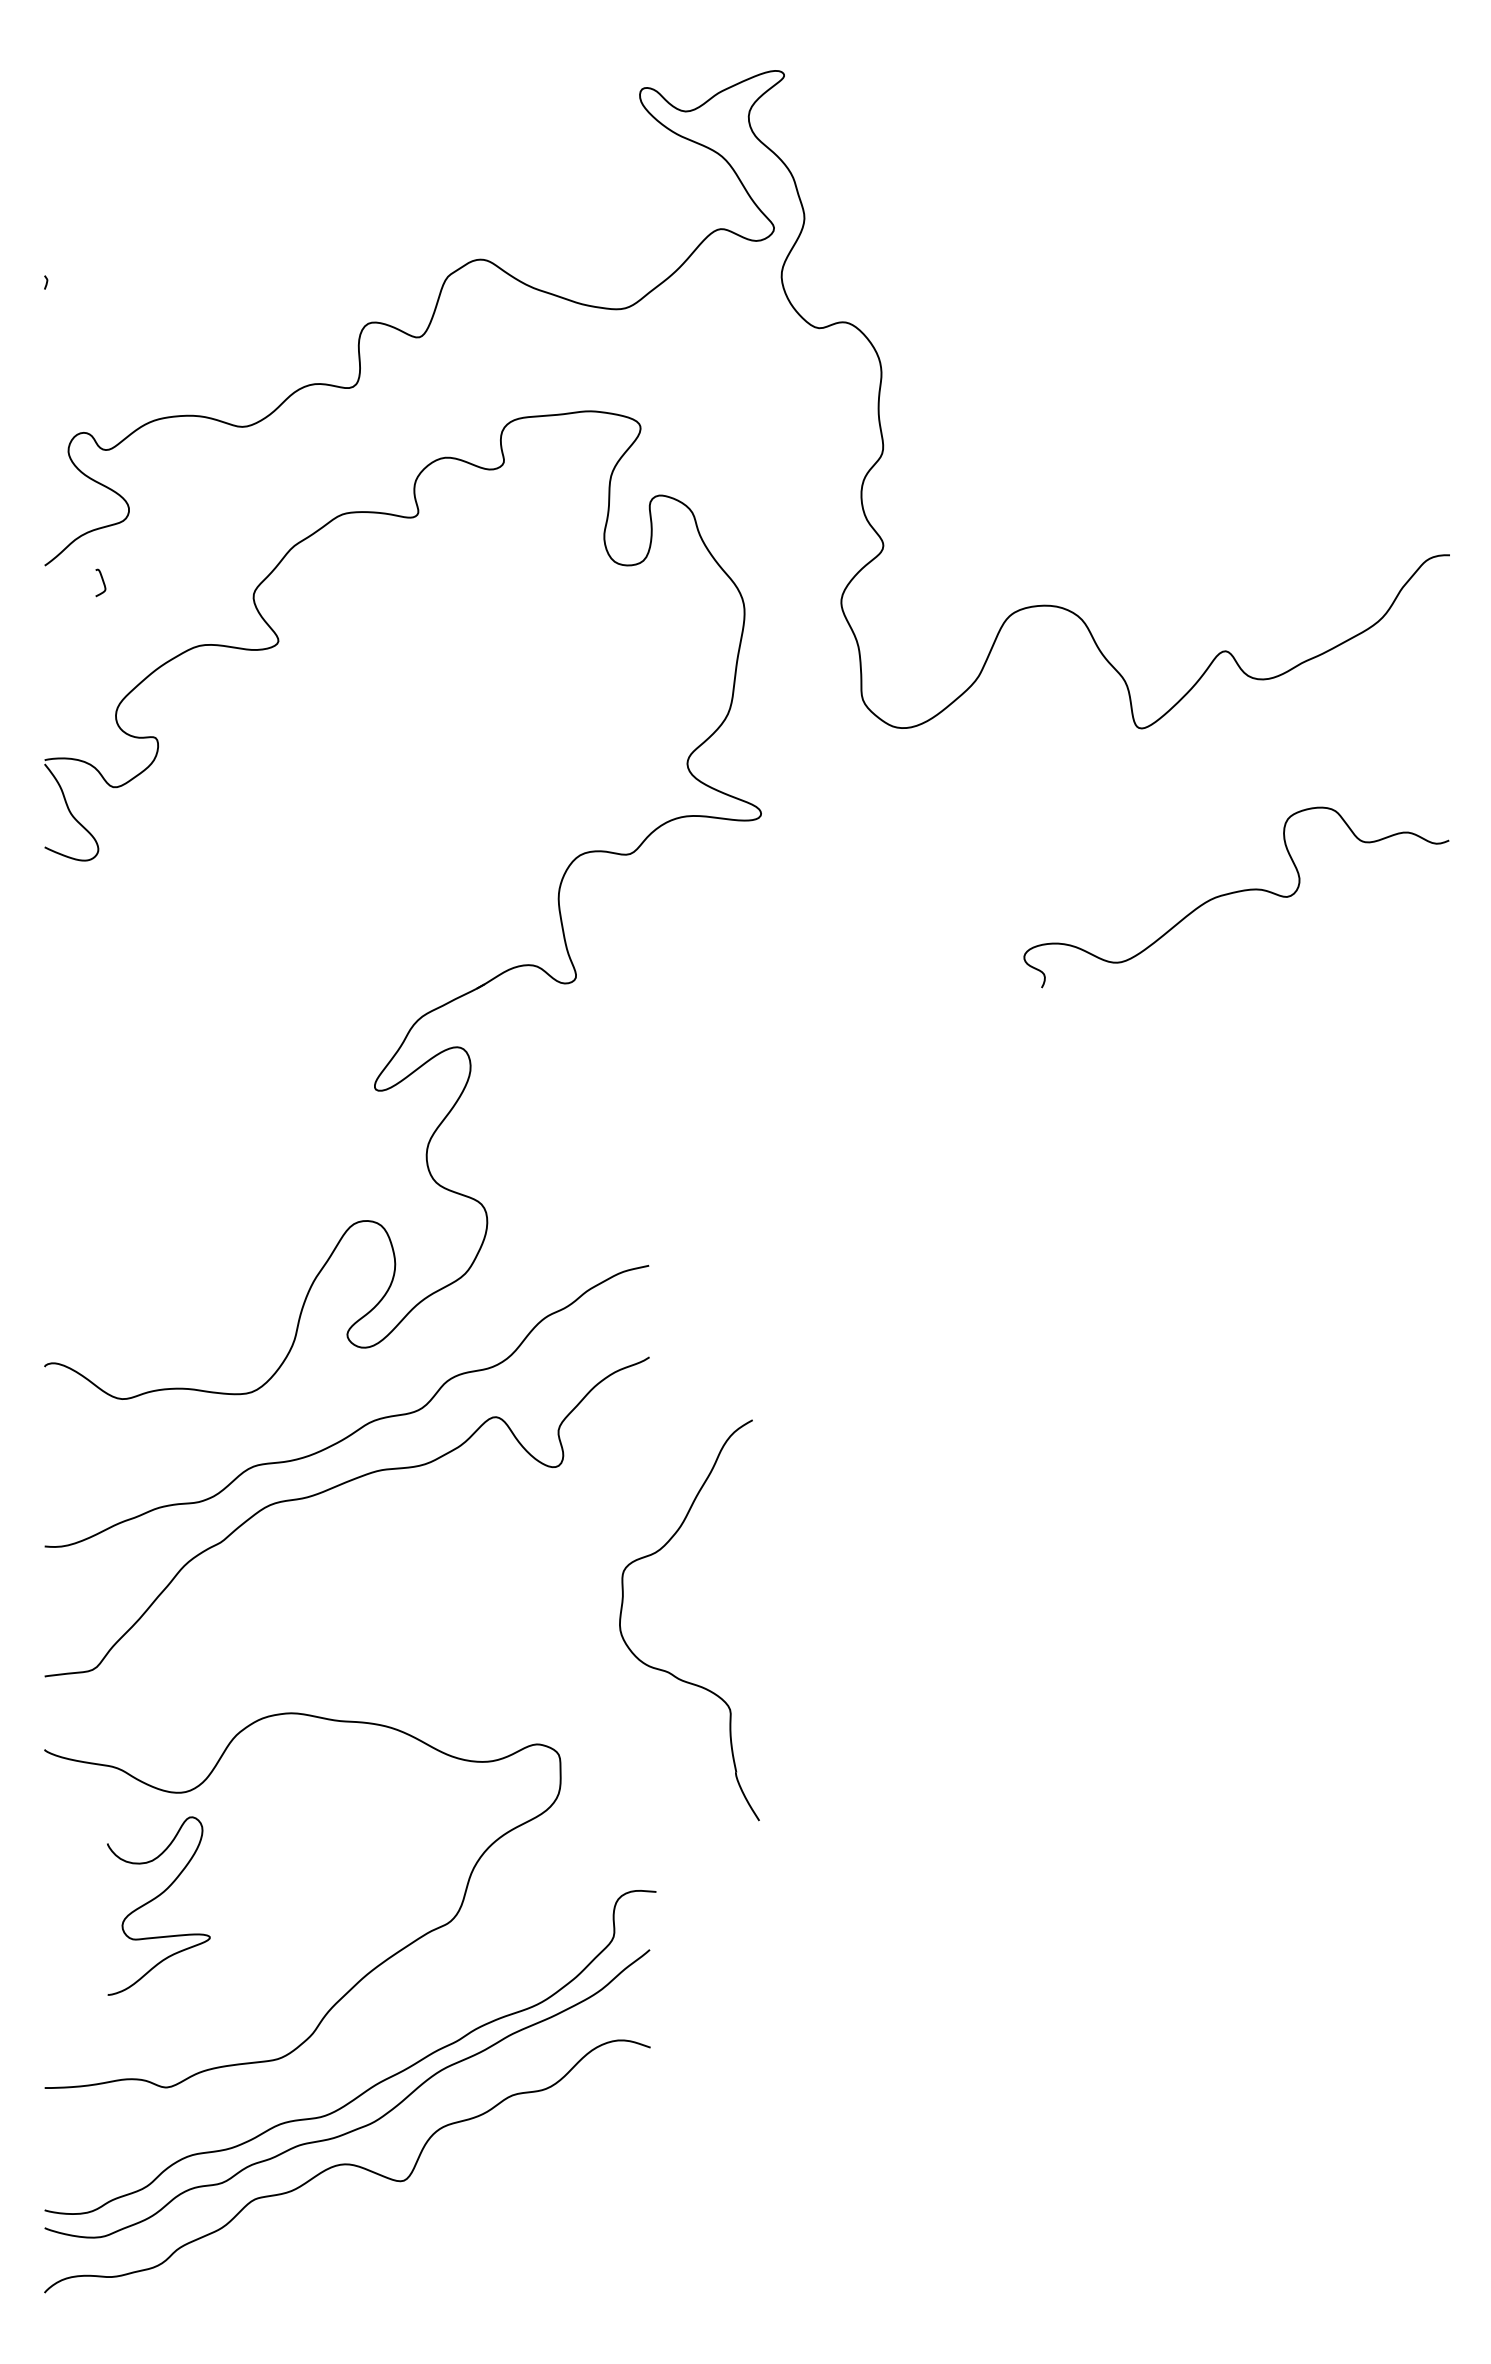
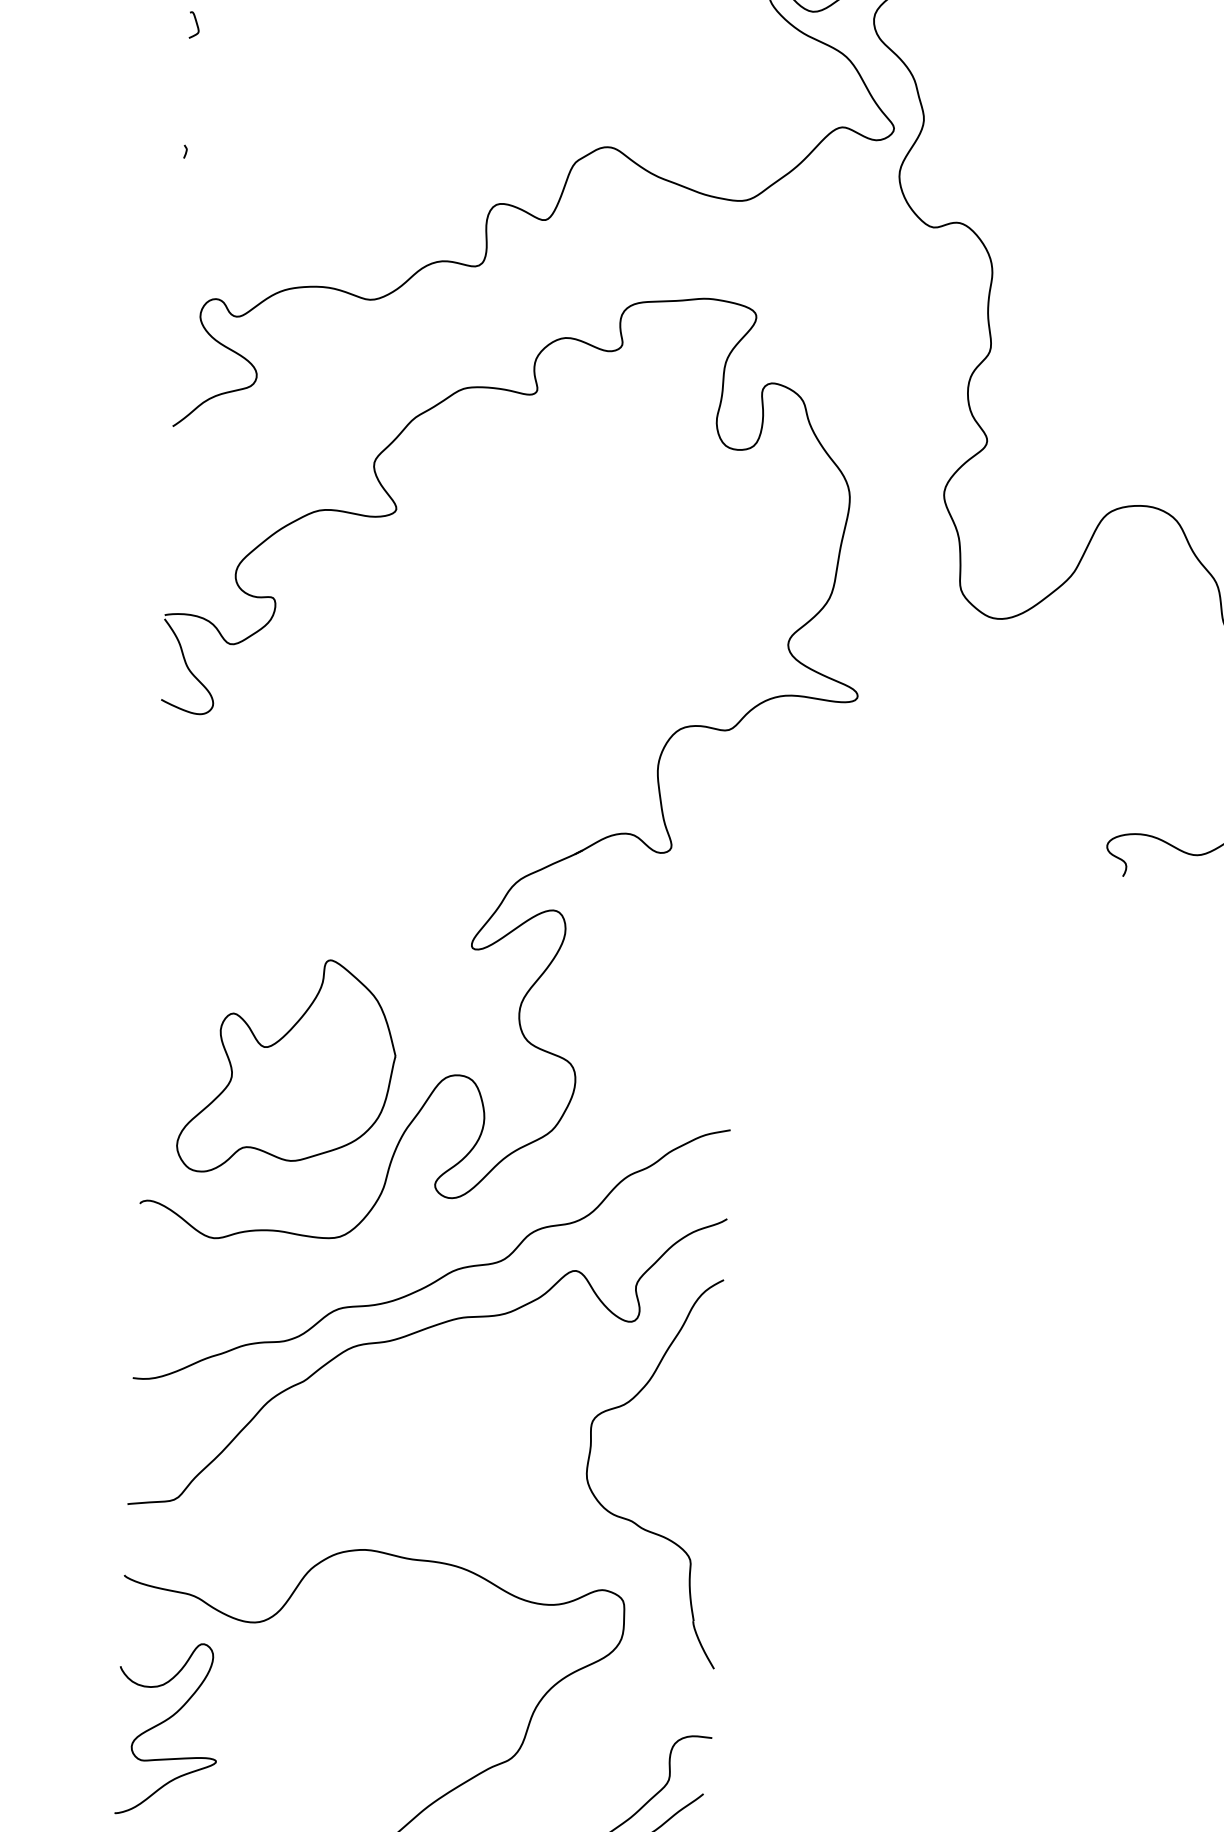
curve: (102, 582) -> (196, 24), moved
part: (190, 1219) -> (287, 1066), added
part: (666, 1670) -> (630, 1519), moved
curve: (155, 1899) -> (164, 1722), moved

